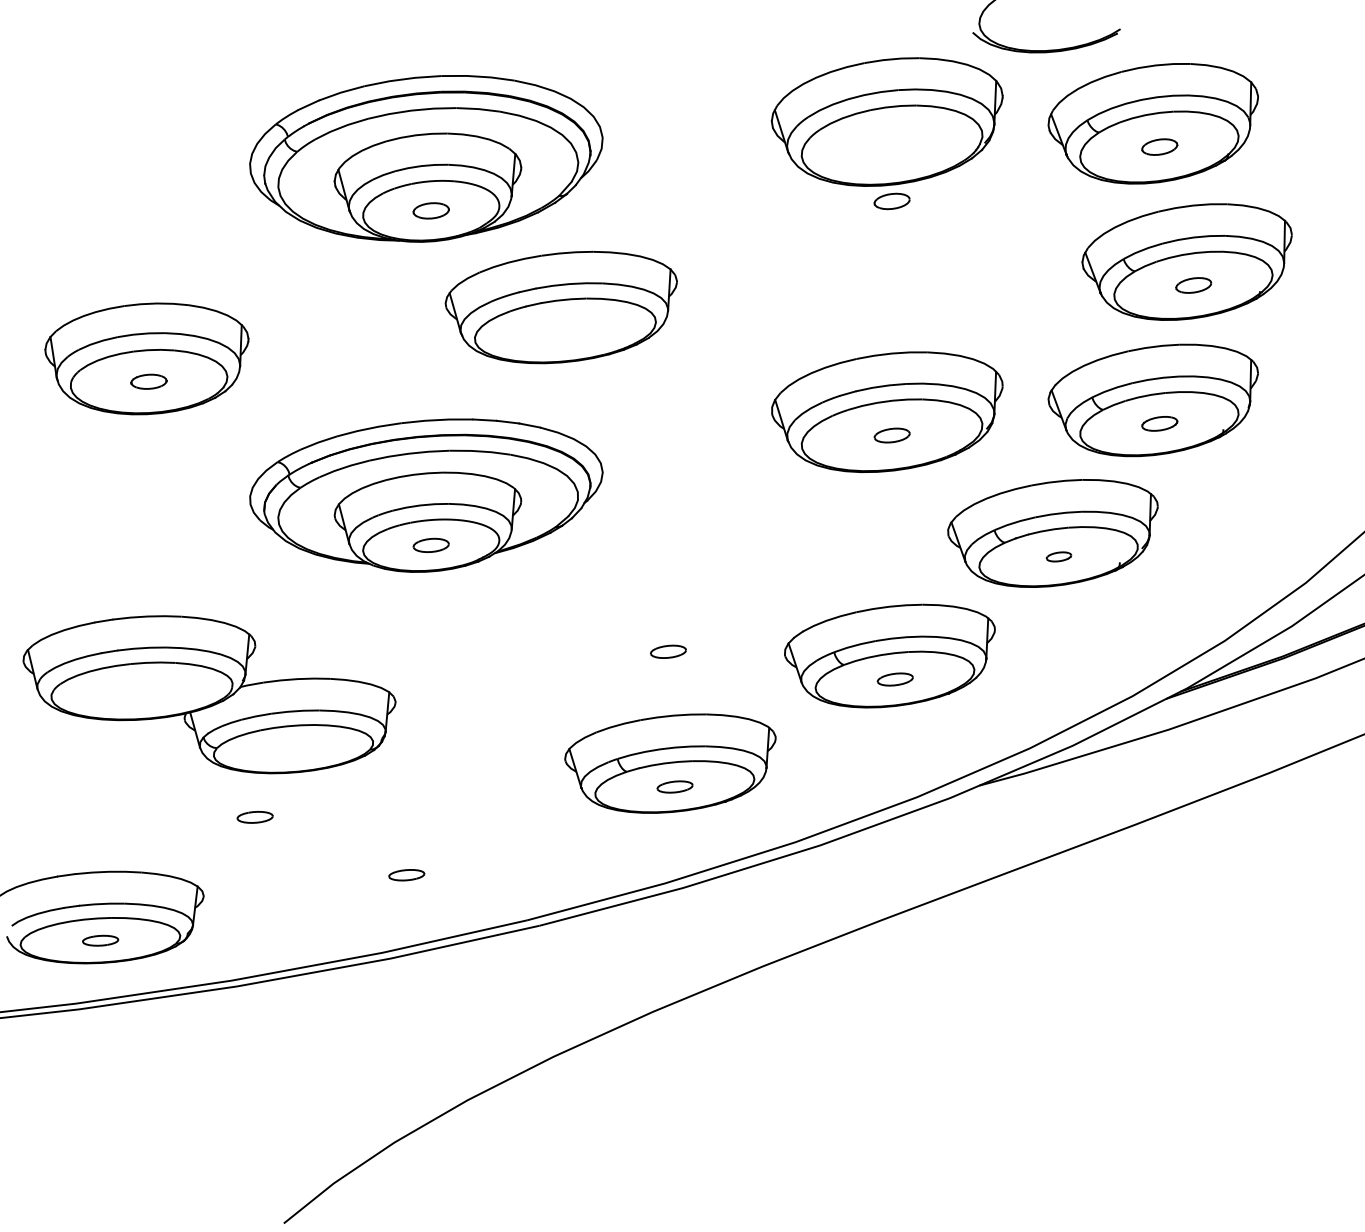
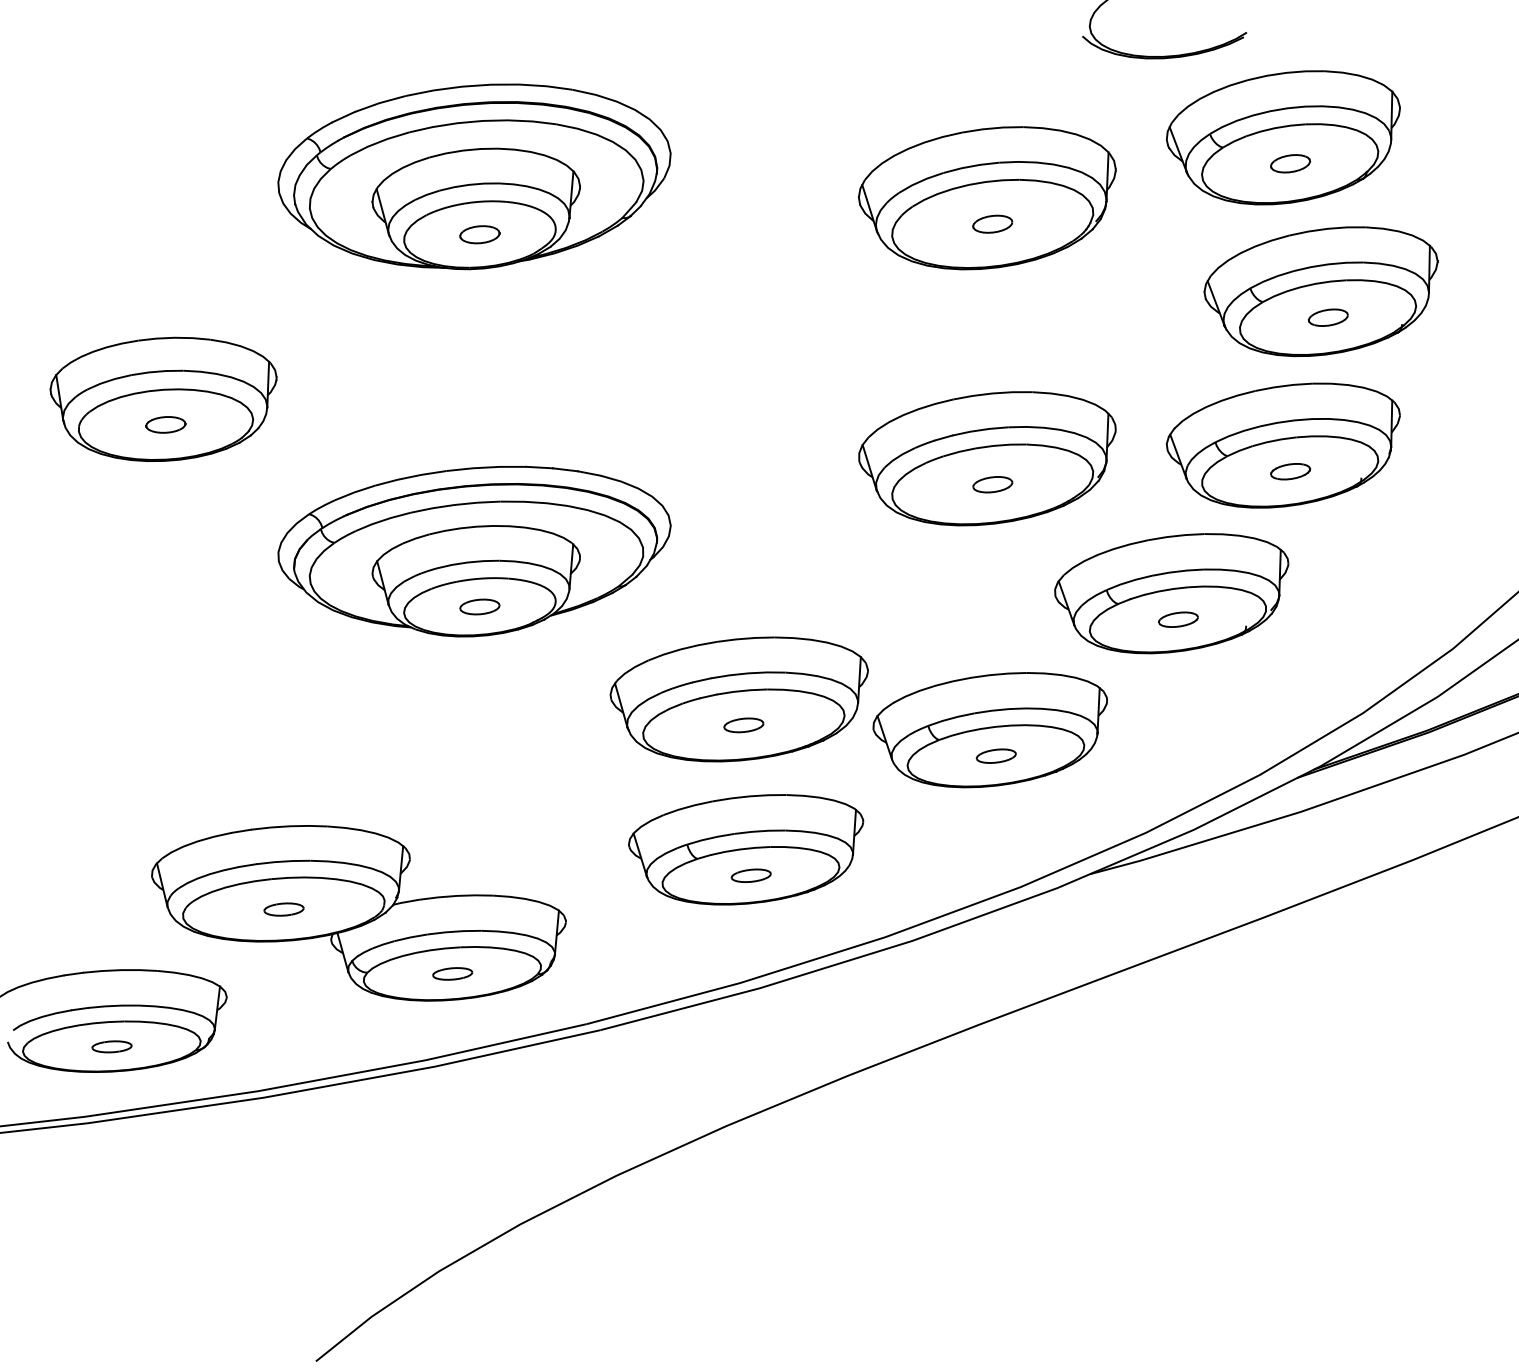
part: (886, 121) -> (986, 197), moved
part: (560, 307) -> (738, 699), moved
part: (1058, 556) -> (1177, 619), size x1.43
part: (209, 694) -> (358, 913), moved

